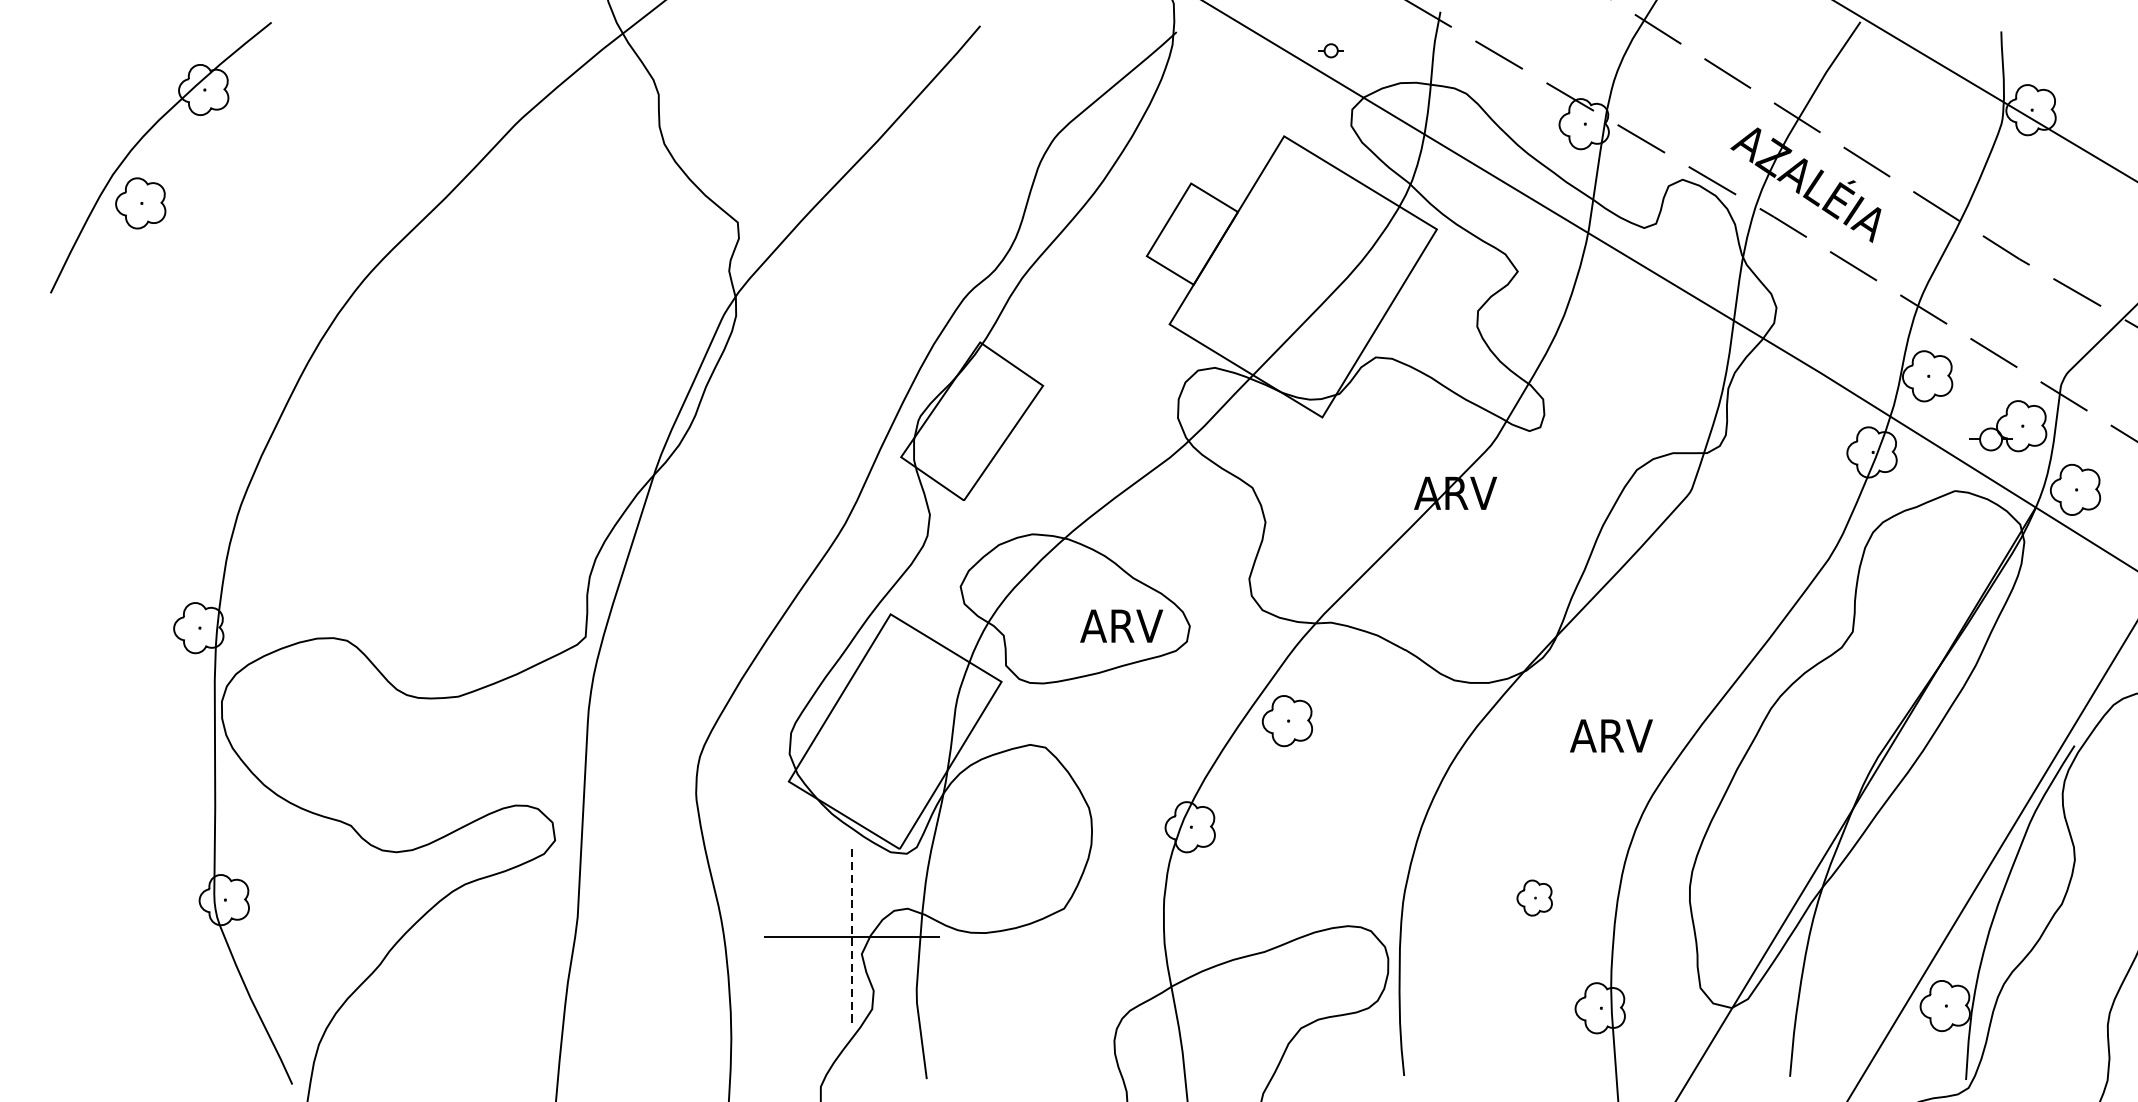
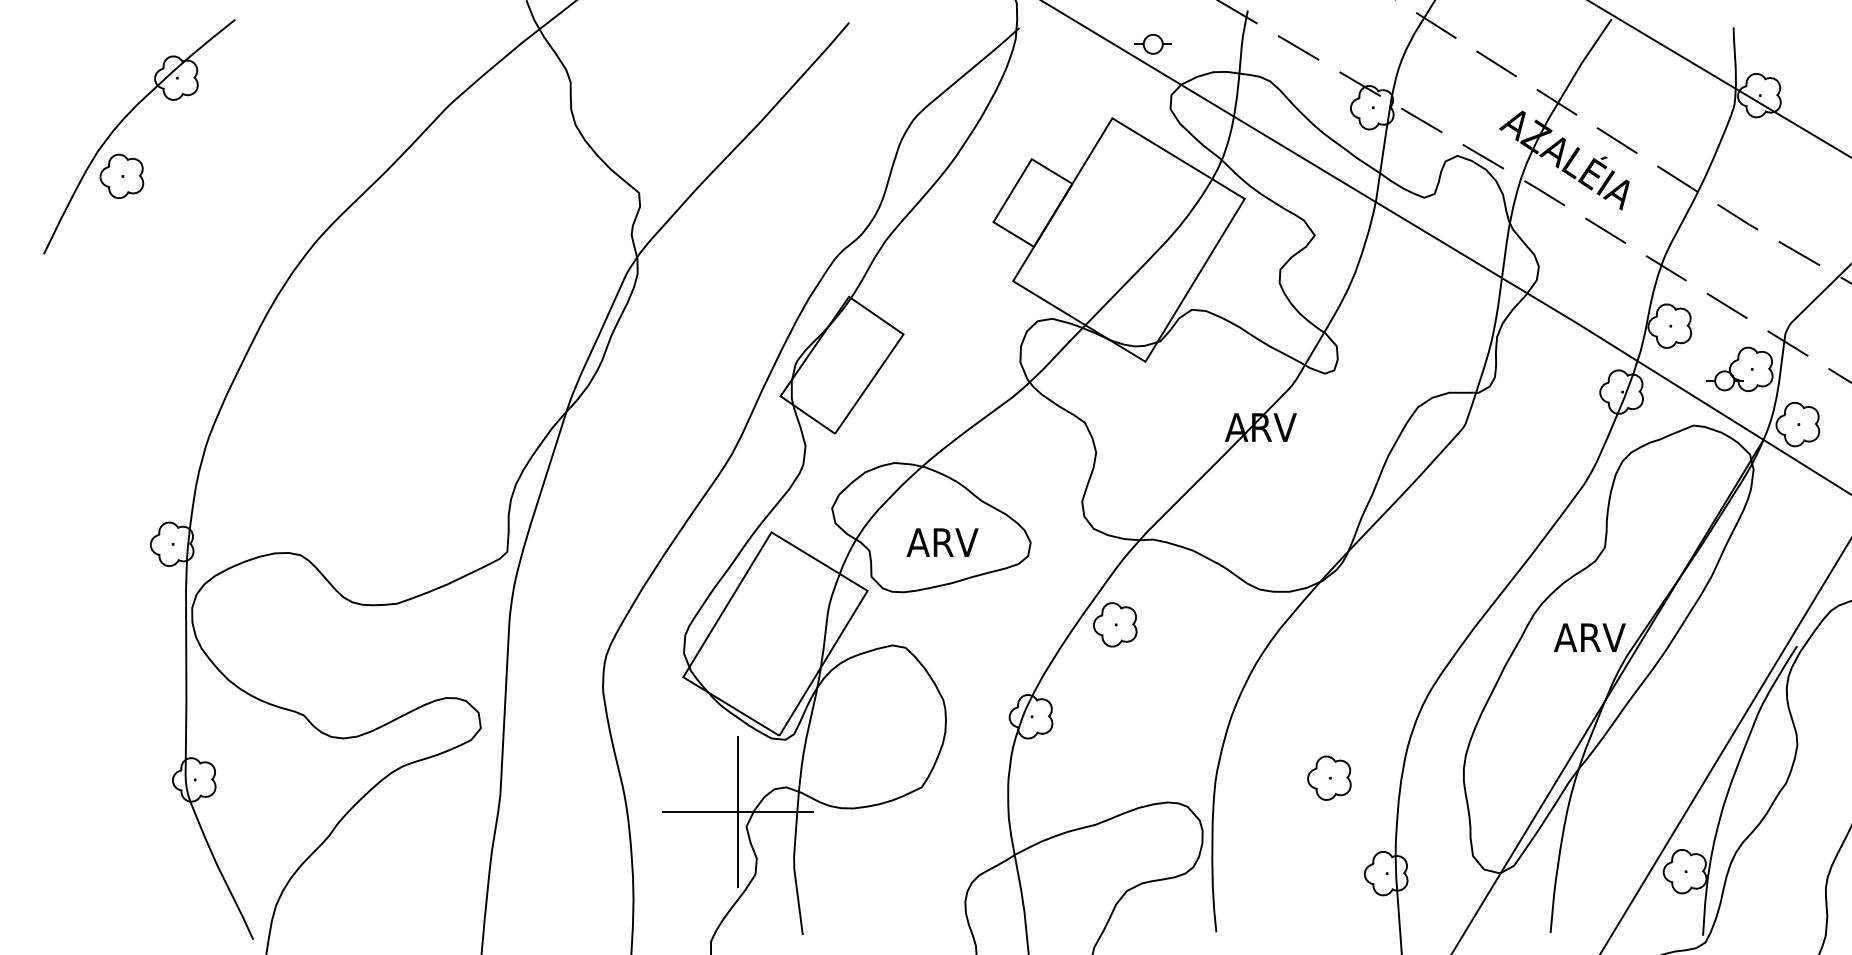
part: (1330, 49) -> (1152, 43), size x1.67
text: (1121, 626) -> (942, 542), moved
text: (1610, 735) -> (1589, 637), moved
part: (1534, 897) -> (1329, 777), size x1.43
line: (851, 937) -> (737, 812), dashed -> solid

